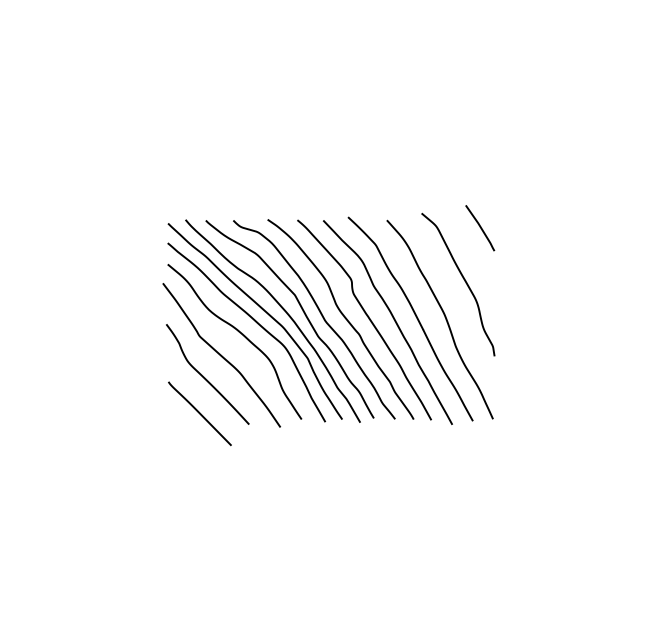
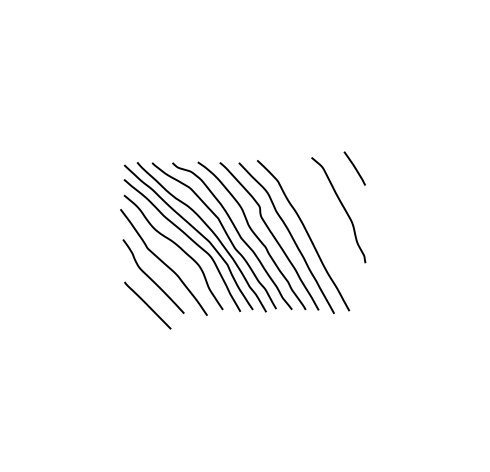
curve: (444, 318) -> (328, 235), removed

